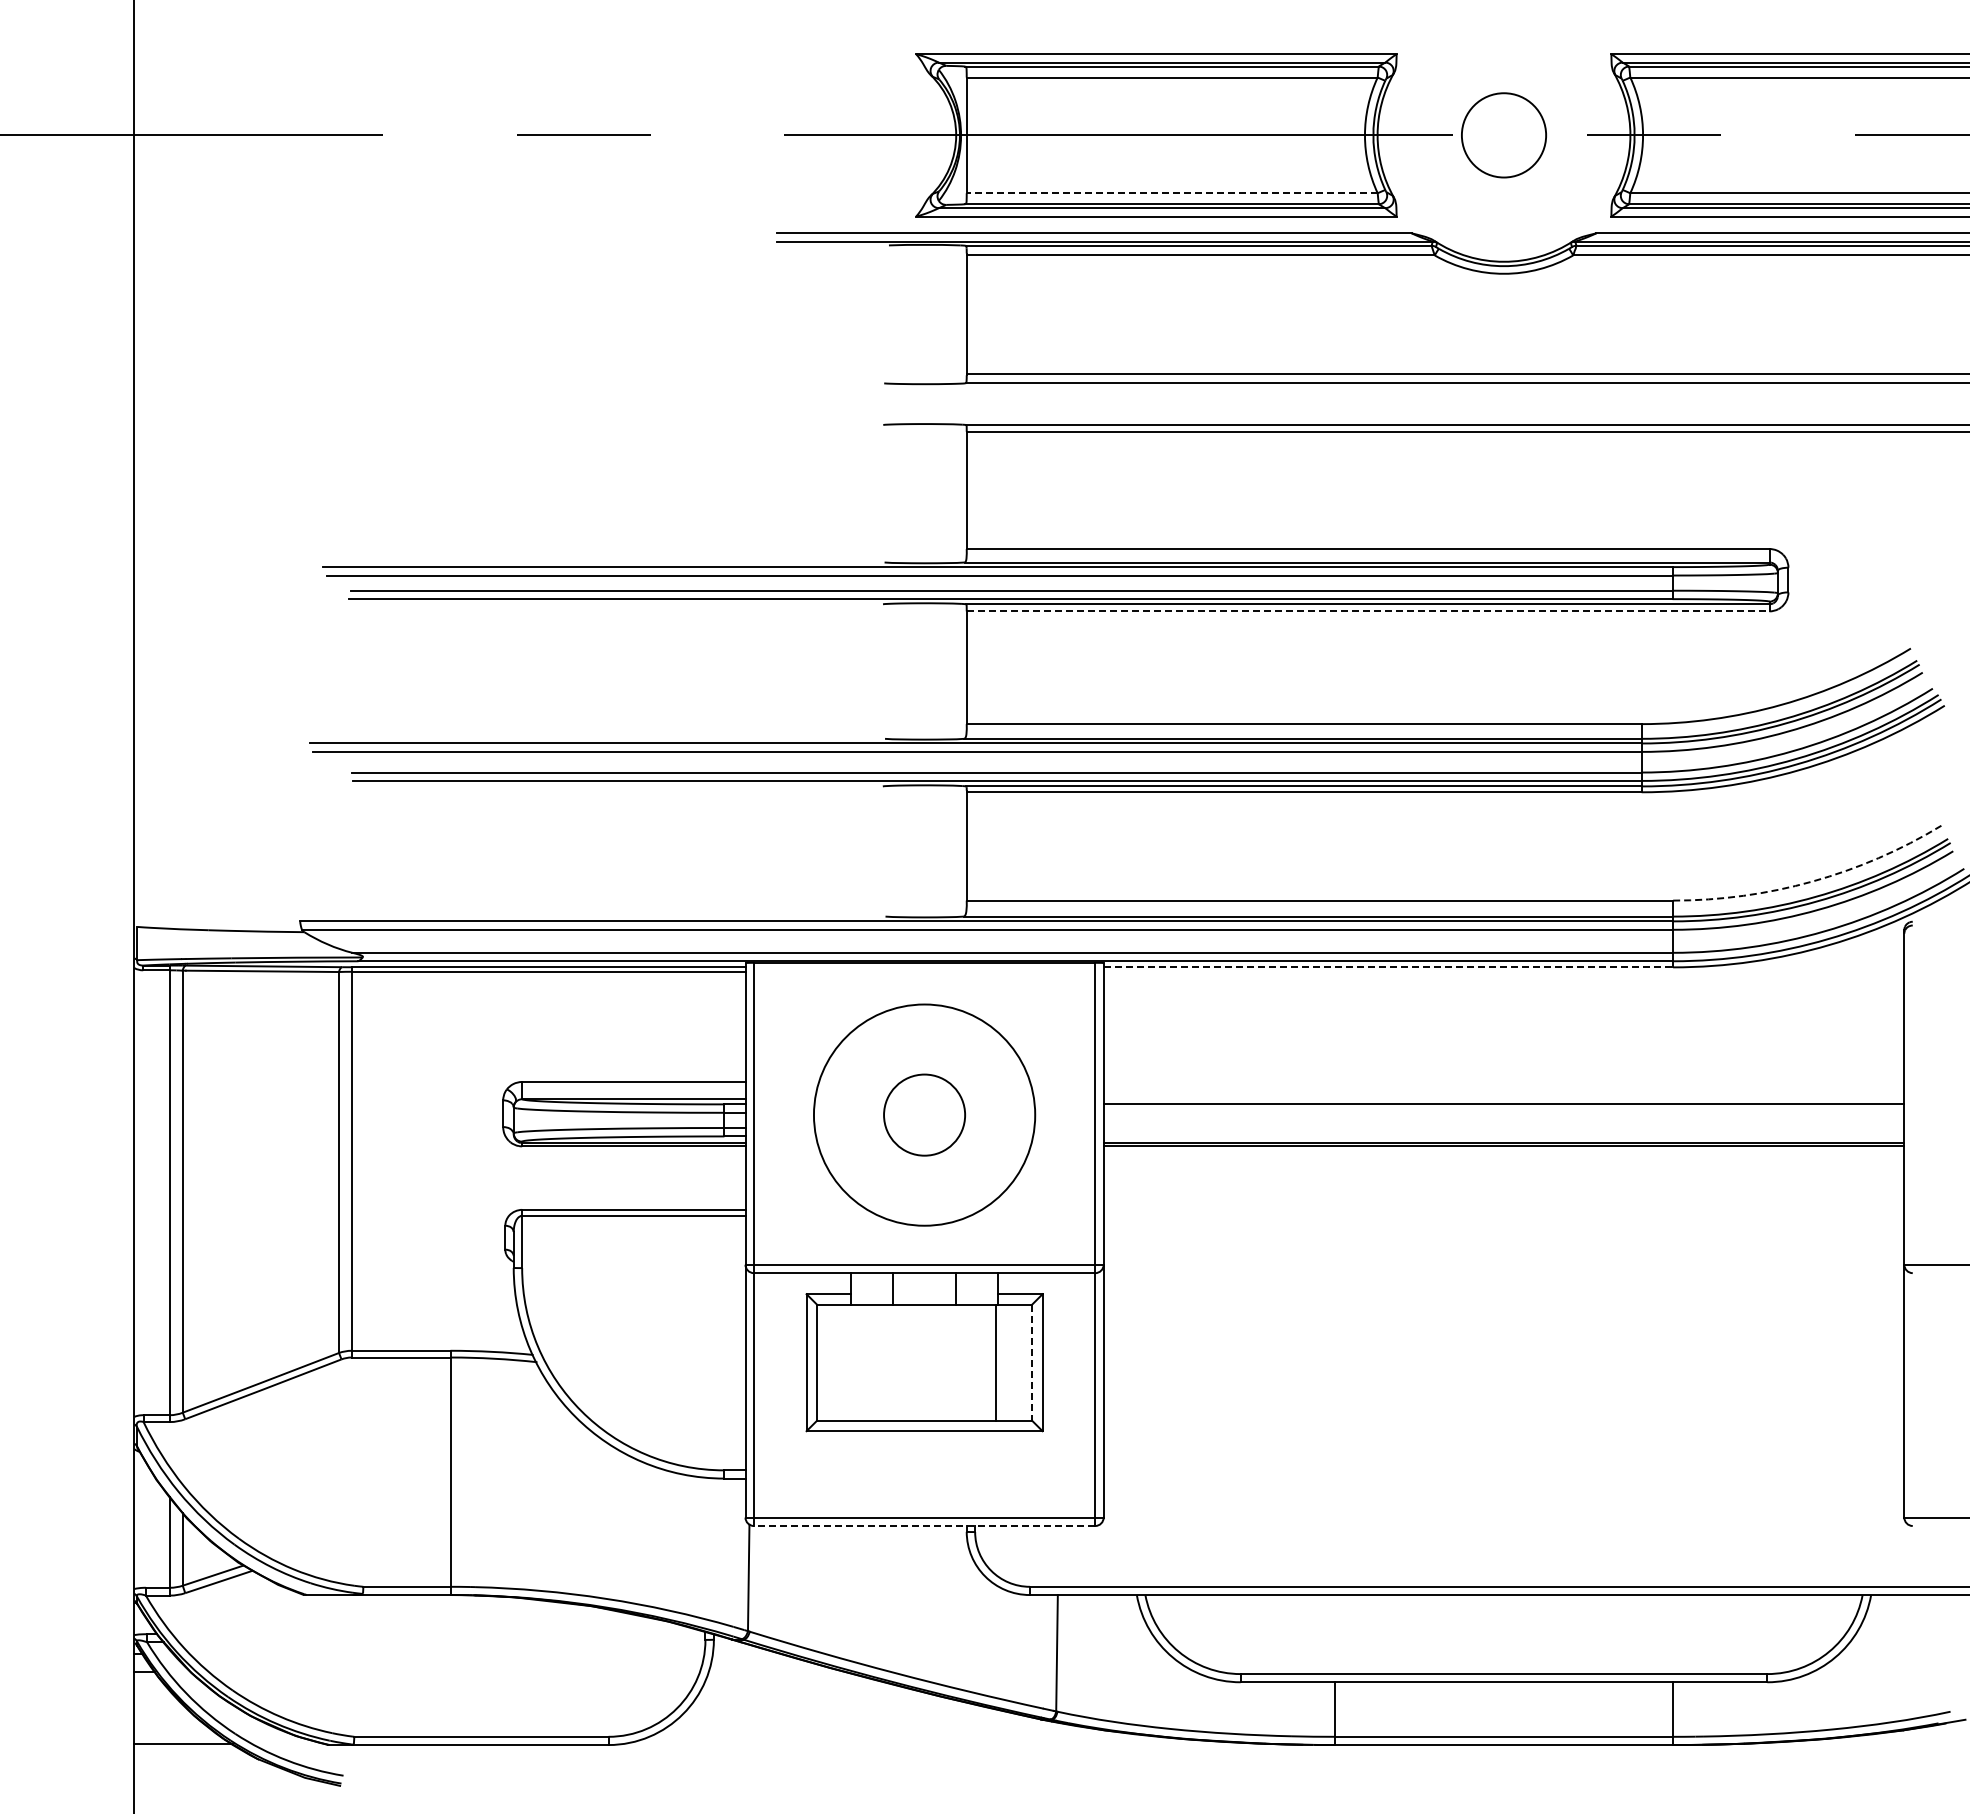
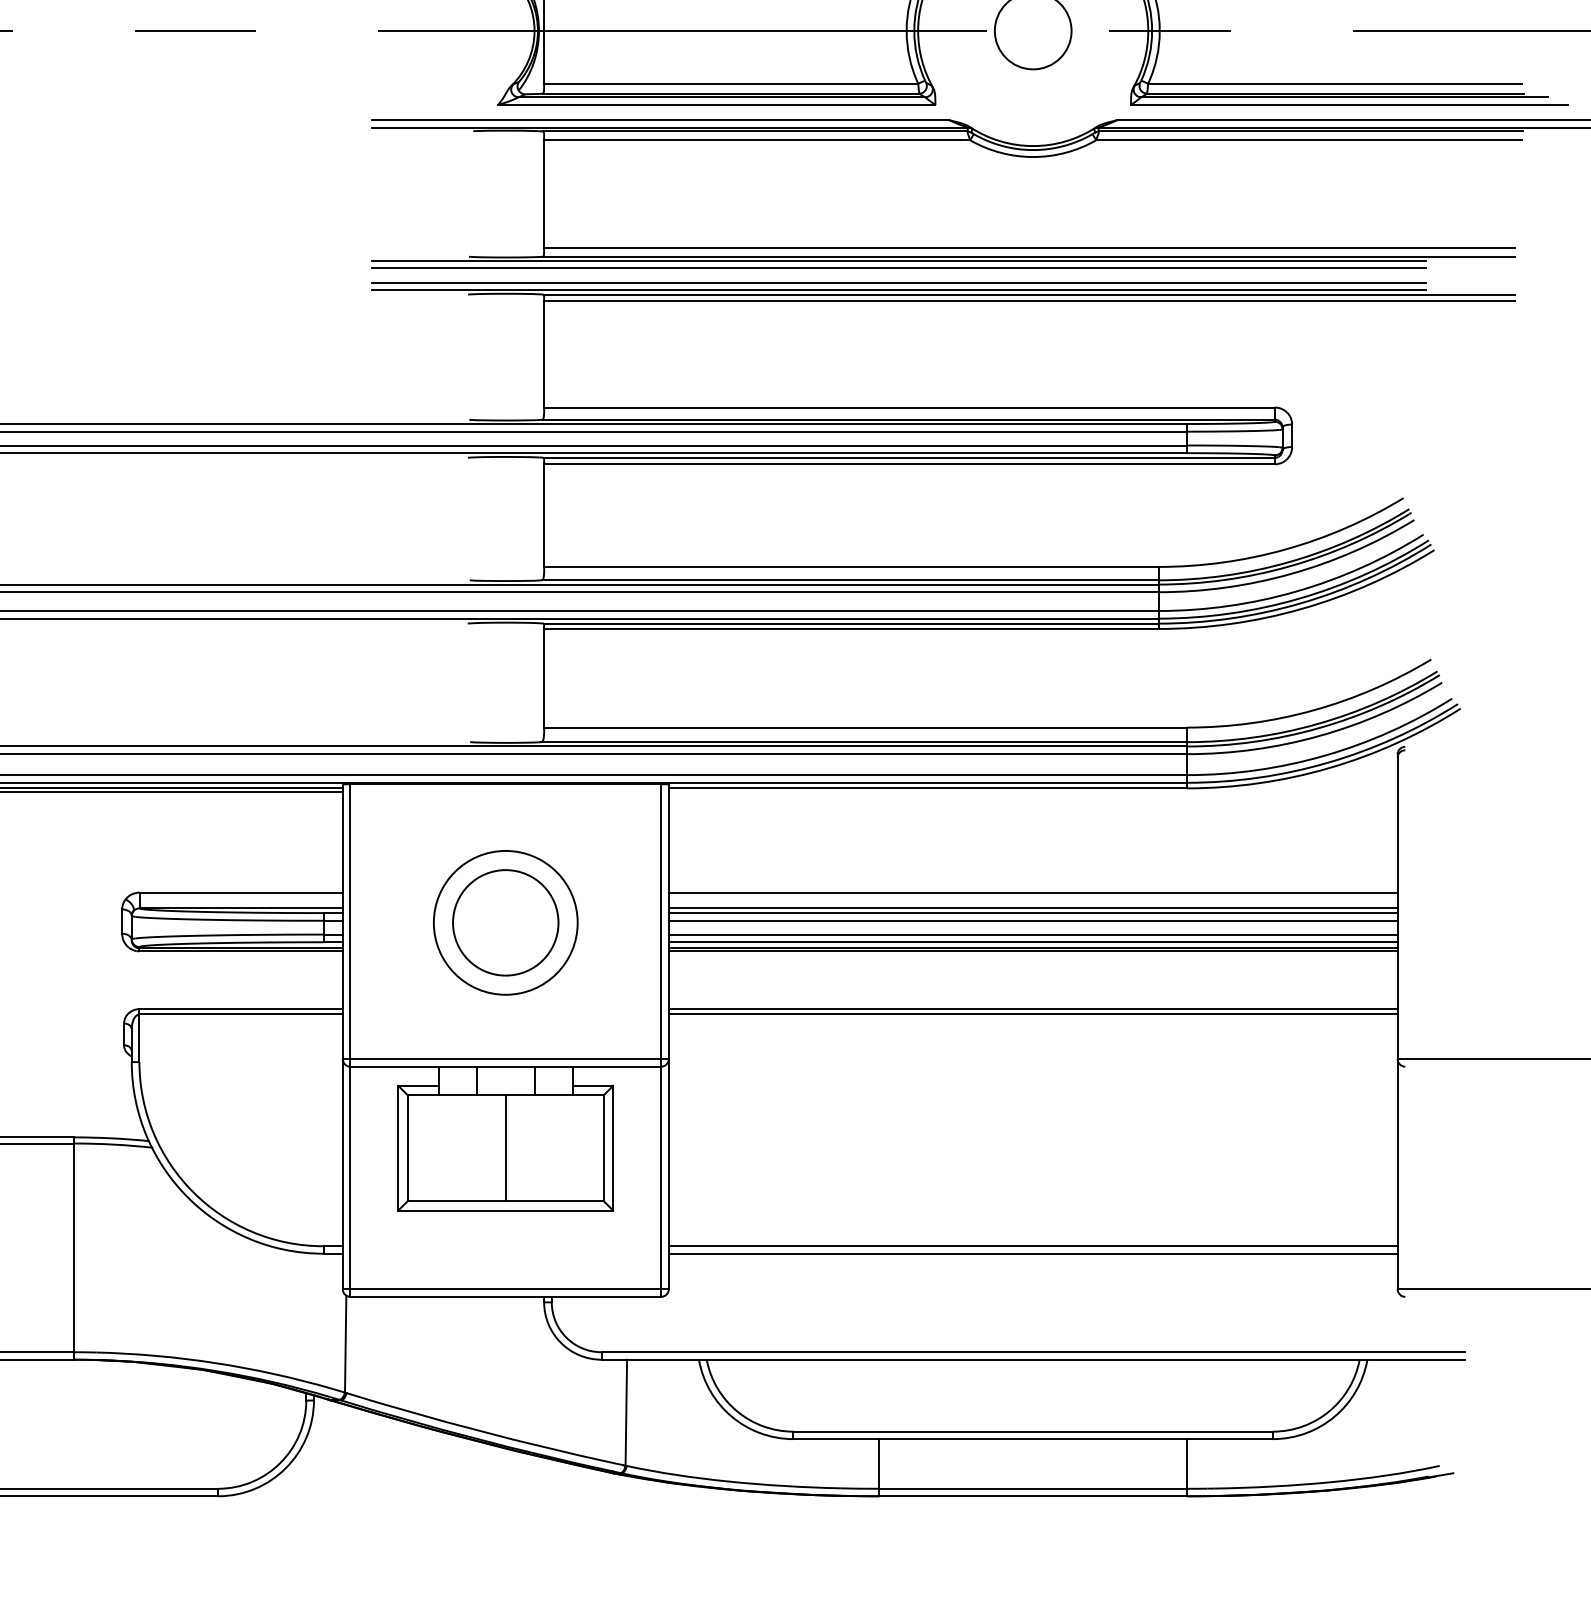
line: (1171, 193) -> (730, 83), dashed -> solid
line: (1356, 387) -> (898, 260), added
line: (1356, 396) -> (898, 268), added
line: (1356, 411) -> (898, 282), added
line: (1356, 420) -> (898, 290), added
line: (1368, 611) -> (909, 464), dashed -> solid
arc: (1812, 881) -> (1314, 710), dashed -> solid
line: (1388, 967) -> (928, 788), dashed -> solid
line: (1503, 1081) -> (1032, 892), added
line: (1503, 1099) -> (1032, 908), added
line: (1503, 1112) -> (1032, 920), added
circle: (924, 1115) -> (505, 923), size x0.71
circle: (924, 1115) -> (505, 923), size x1.43
line: (1503, 1128) -> (1032, 935), added
line: (1503, 1136) -> (1032, 942), added
line: (1503, 1209) -> (1032, 1008), added
line: (1503, 1215) -> (1032, 1014), added
line: (995, 1362) -> (505, 1148), moved
line: (1032, 1362) -> (604, 1148), dashed -> solid
line: (1503, 1470) -> (1032, 1246), added
line: (1503, 1478) -> (1032, 1253), added
line: (924, 1525) -> (505, 1296), dashed -> solid

